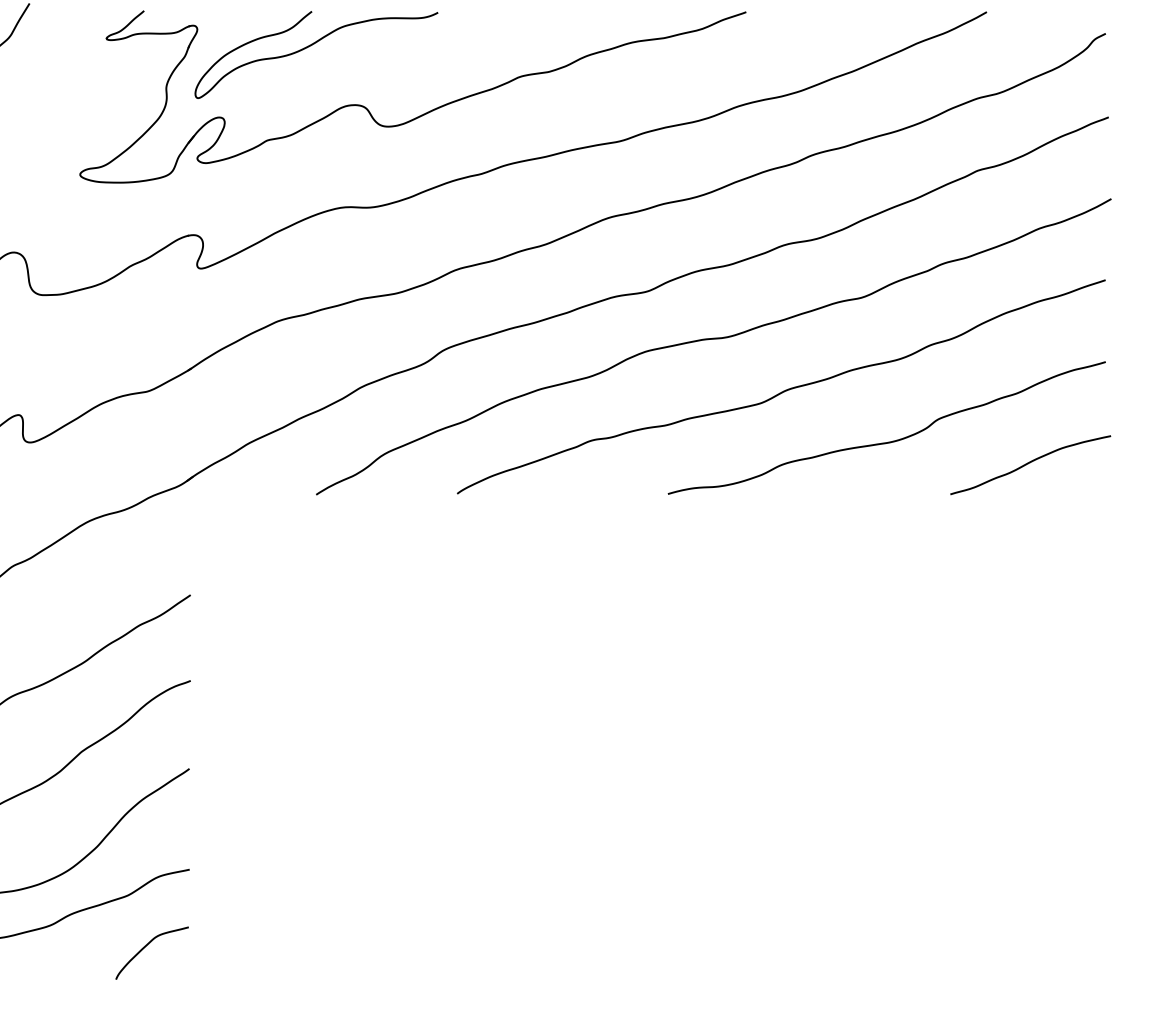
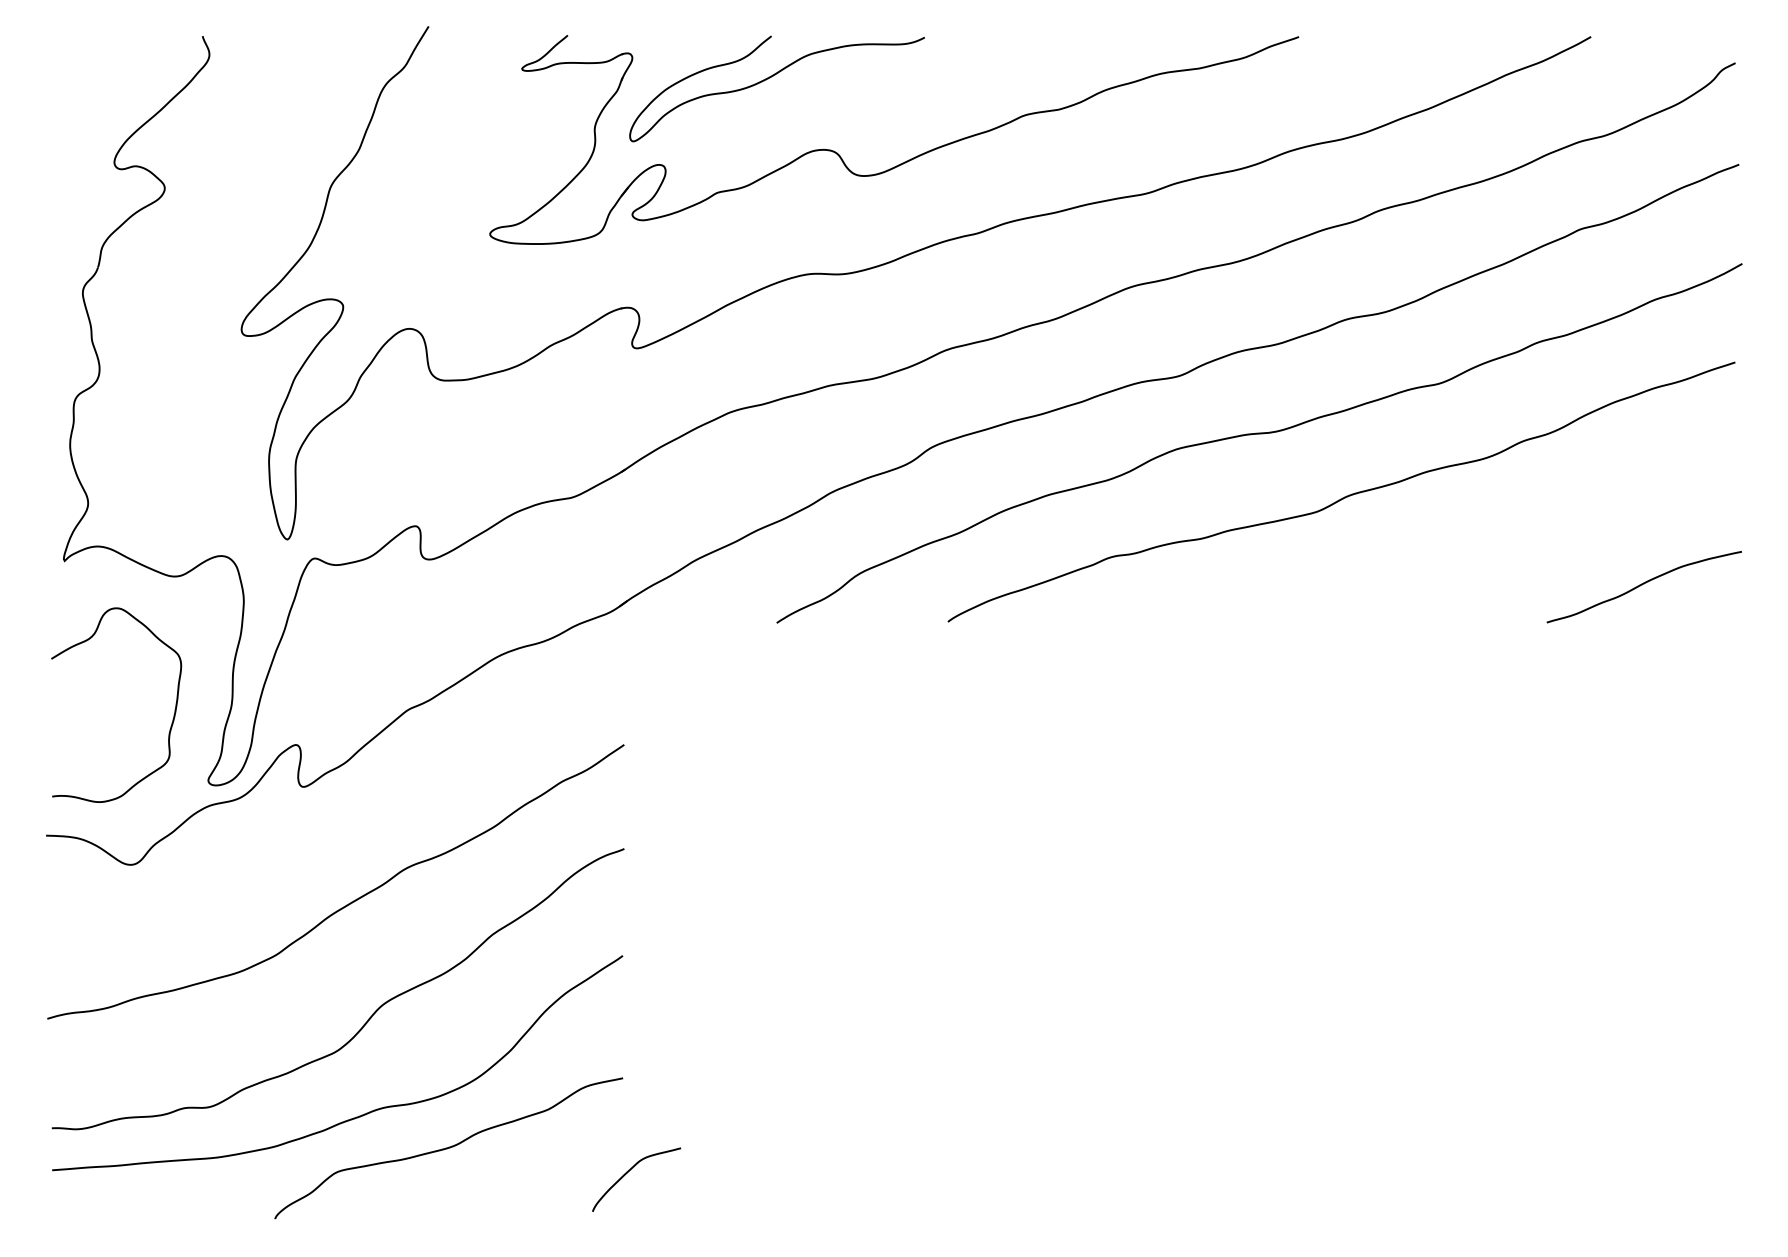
curve: (888, 441) -> (1471, 558), removed
curve: (146, 946) -> (629, 1171), moved

